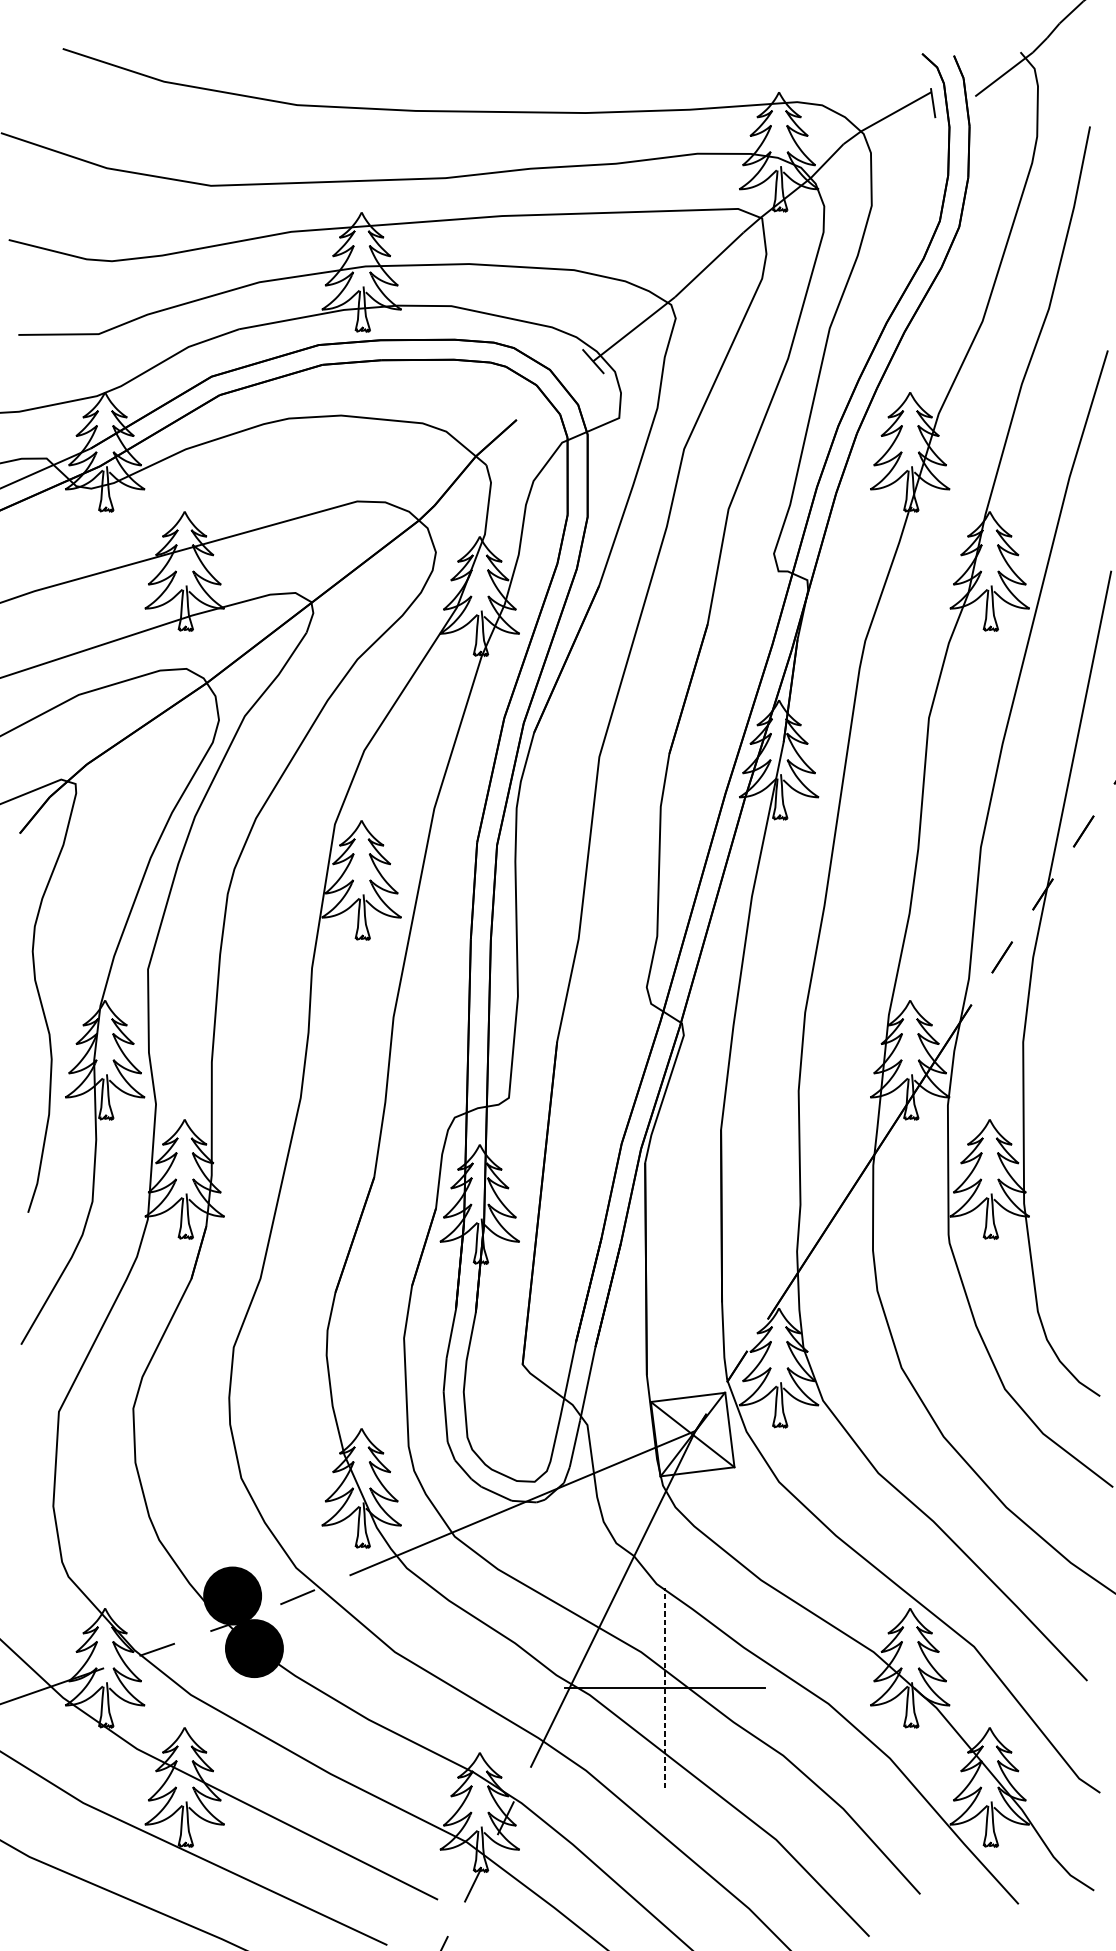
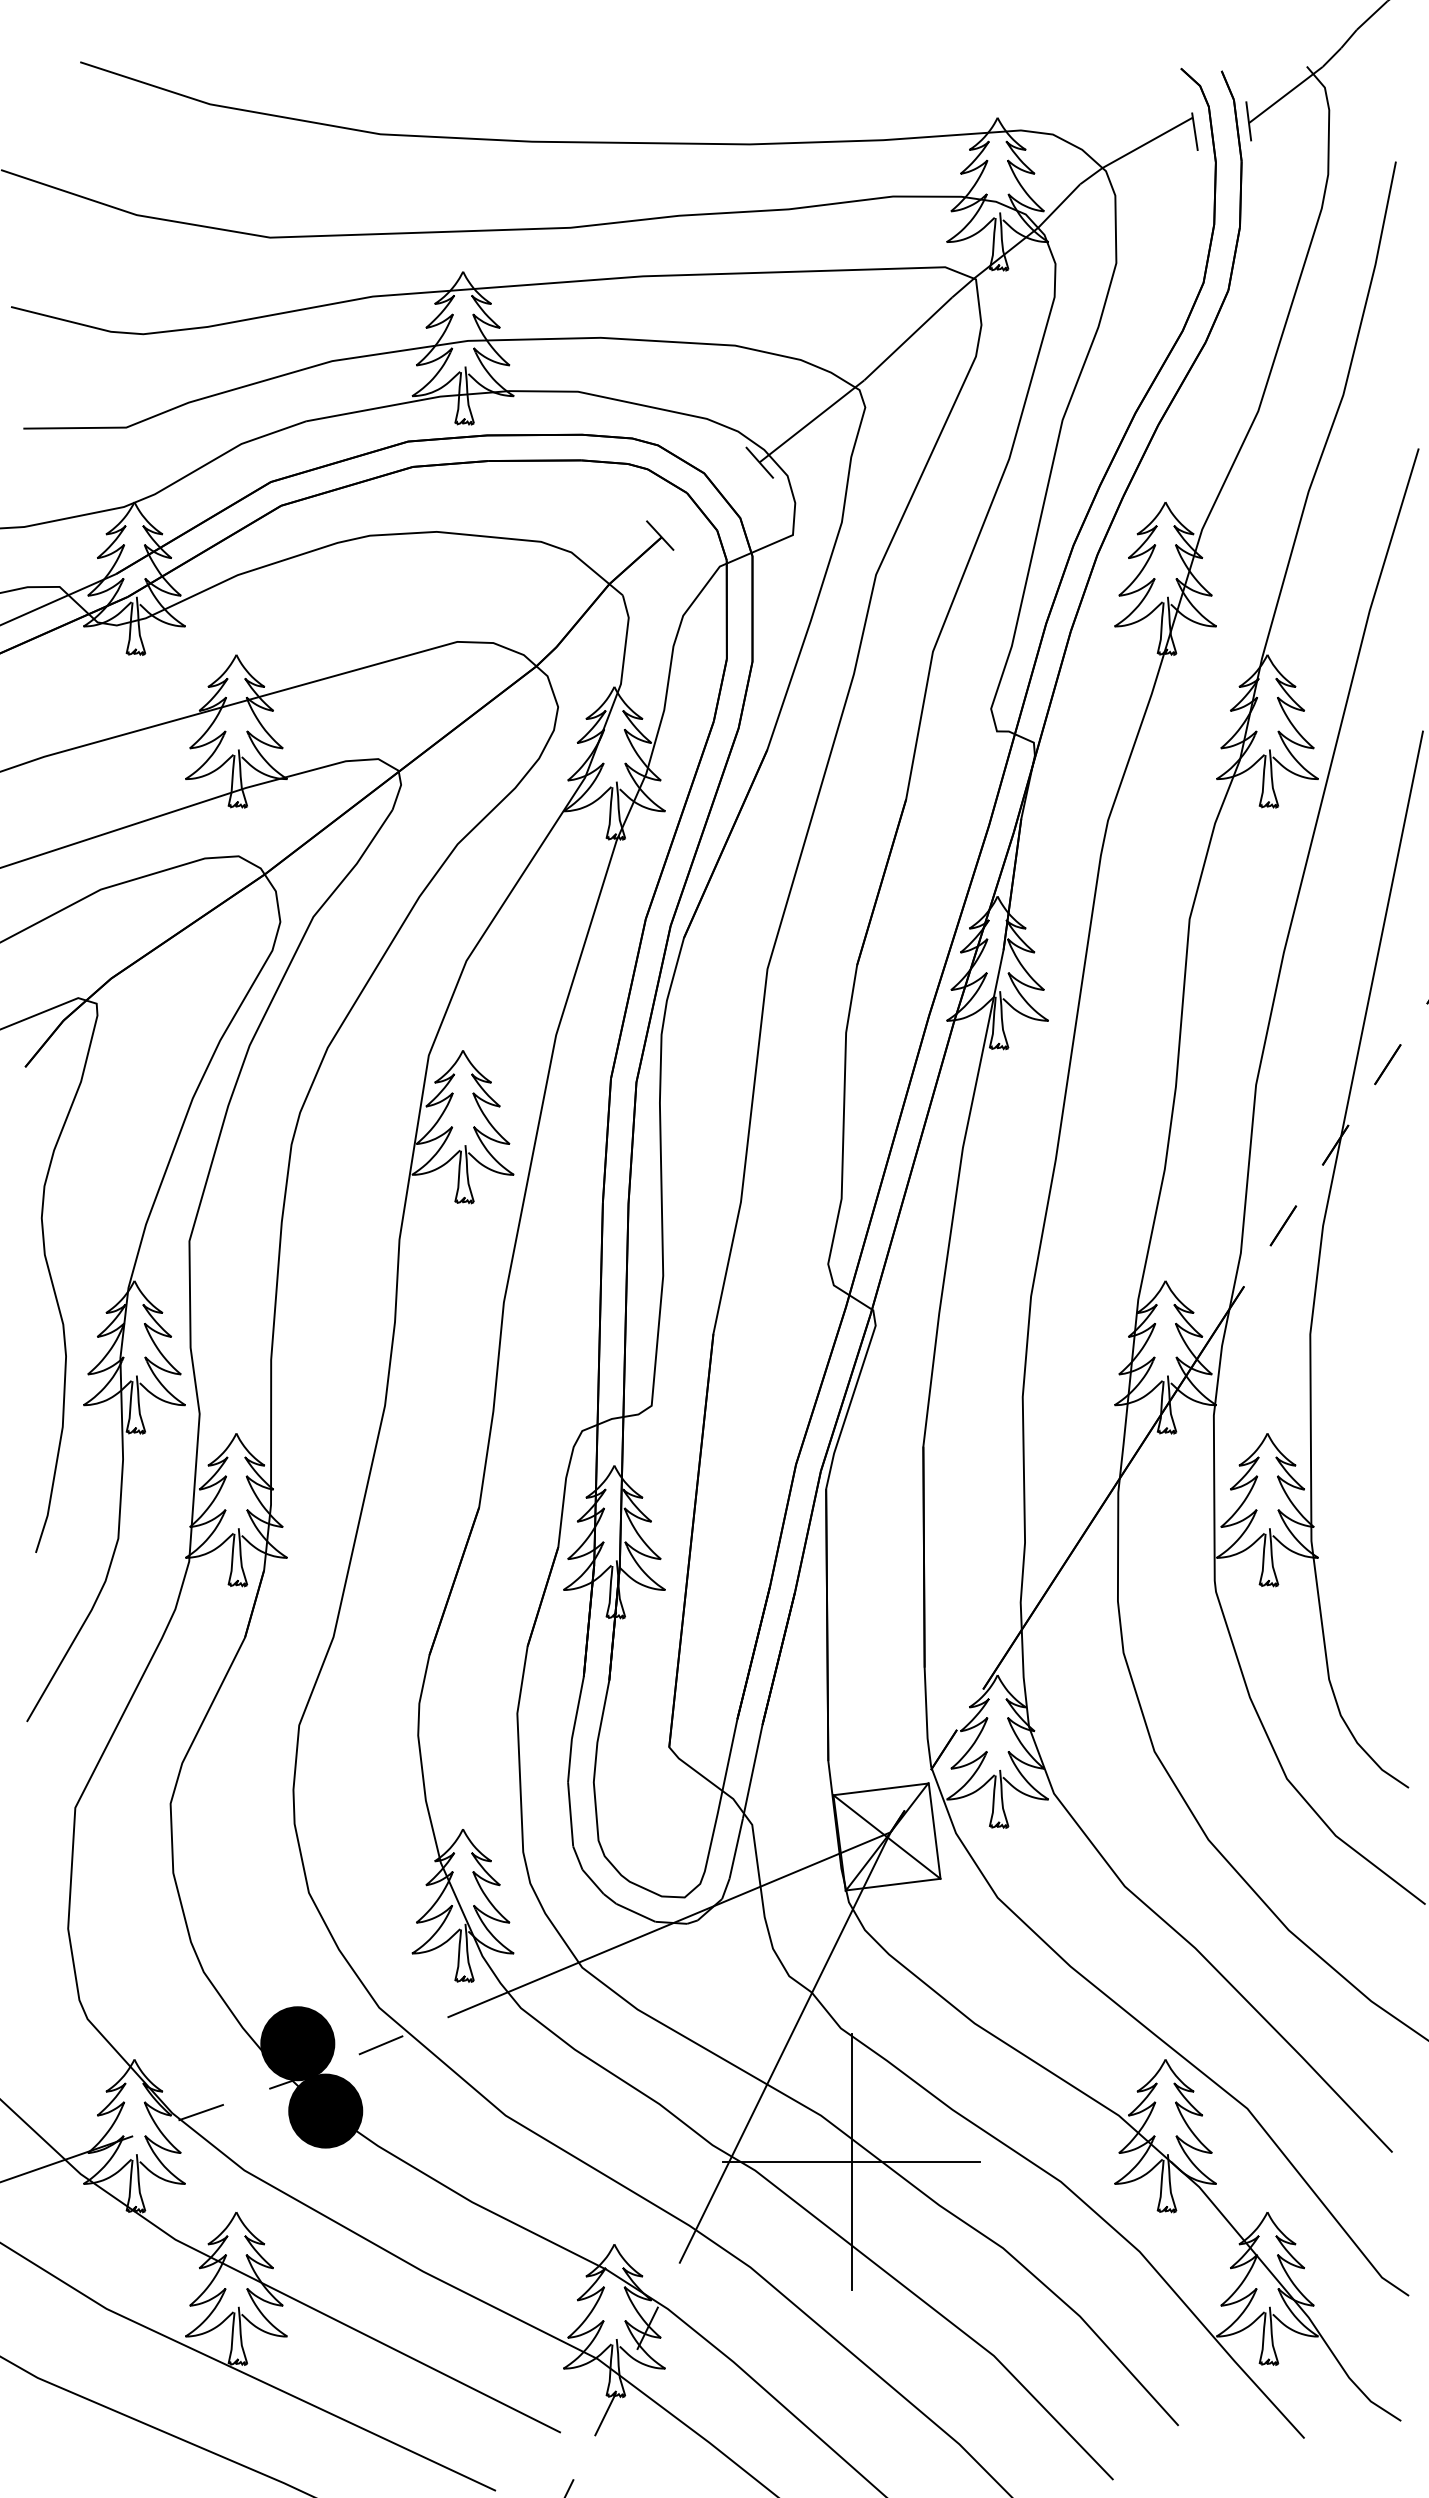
line: (974, 95) -> (1248, 121), added
line: (515, 418) -> (659, 535), added
line: (664, 1687) -> (851, 2161), dashed -> solid

